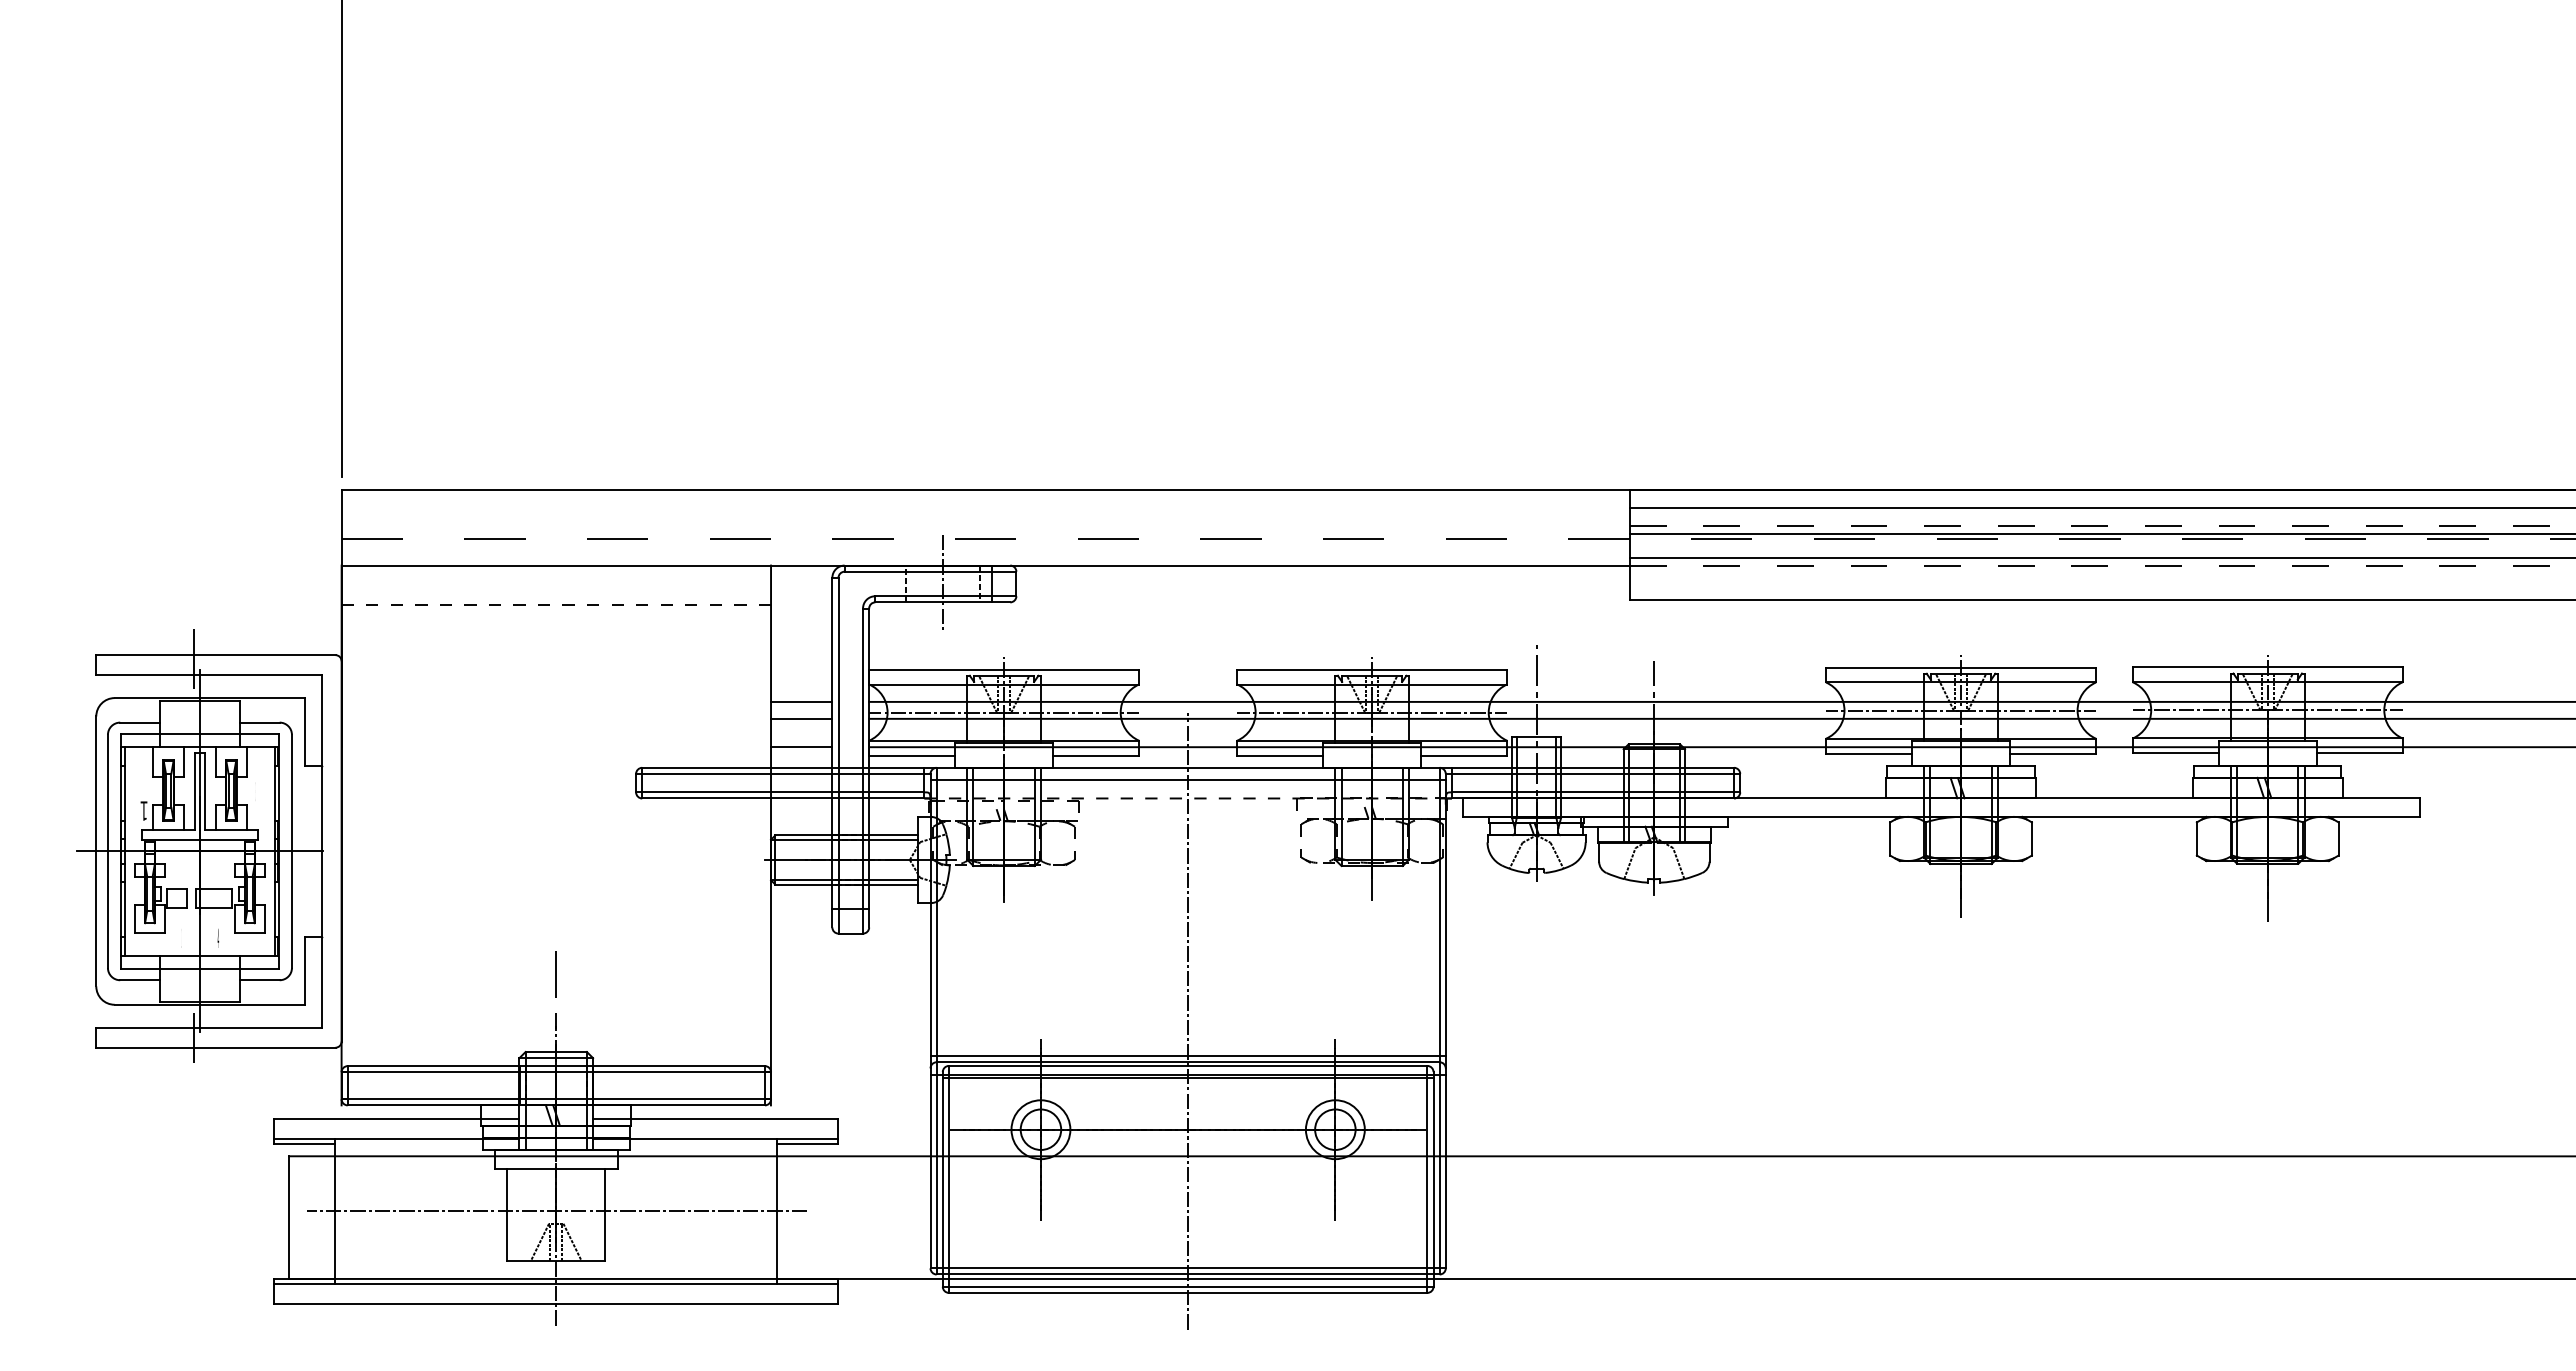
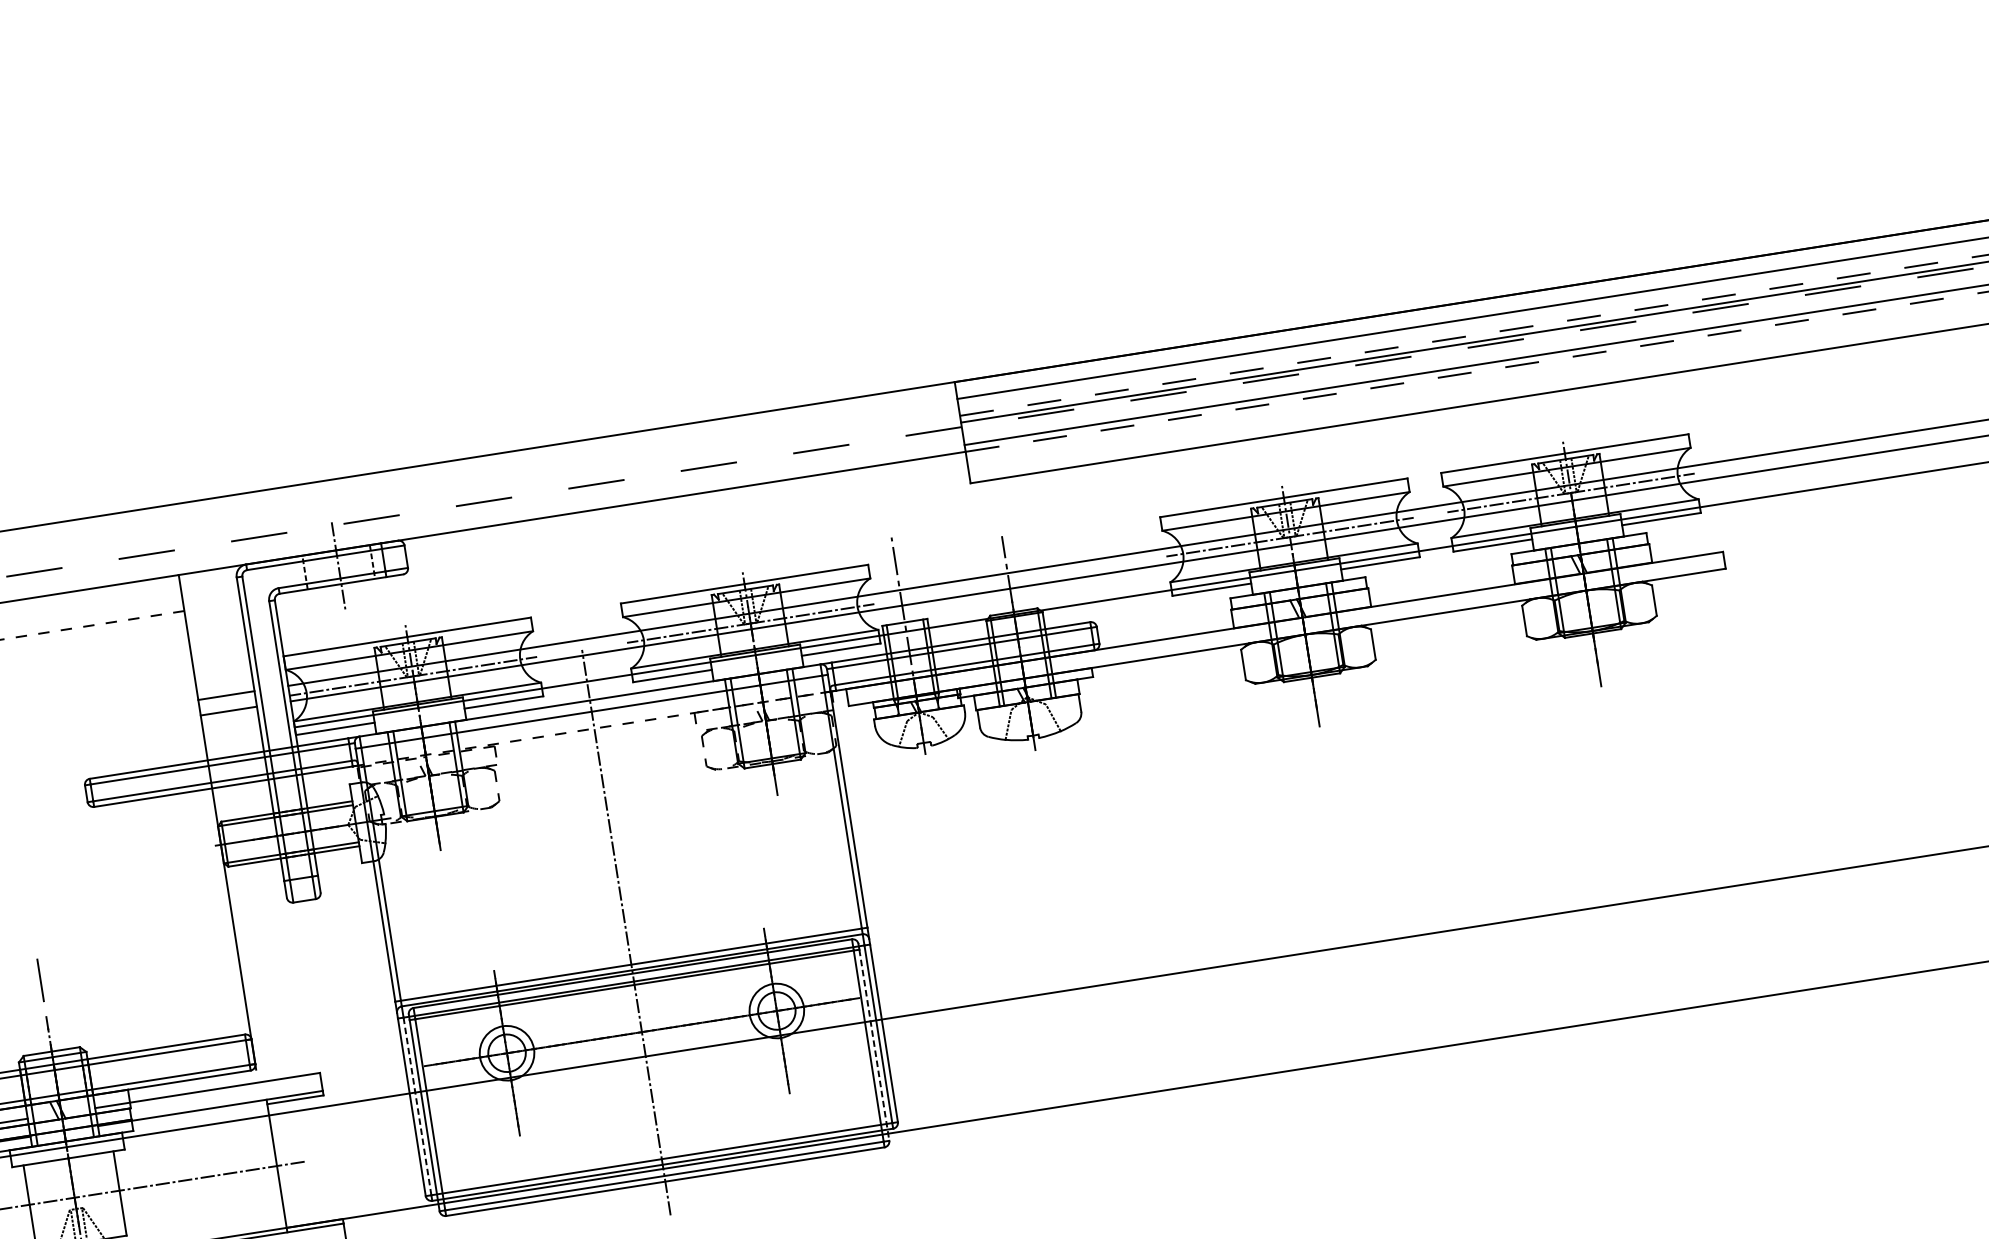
line: (801, 747) -> (232, 737), removed
line: (936, 1171) -> (417, 1106), solid -> dashed
line: (1433, 1182) -> (874, 1045), solid -> dashed

